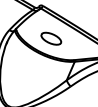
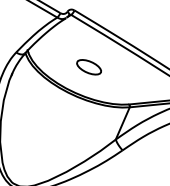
part: (51, 38) -> (89, 66), size x0.7

